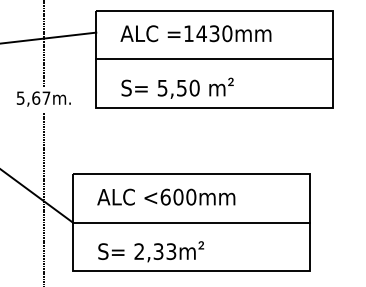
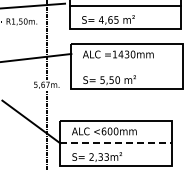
line: (213, 59) -> (126, 66), removed
line: (192, 222) -> (116, 143), solid -> dashed

